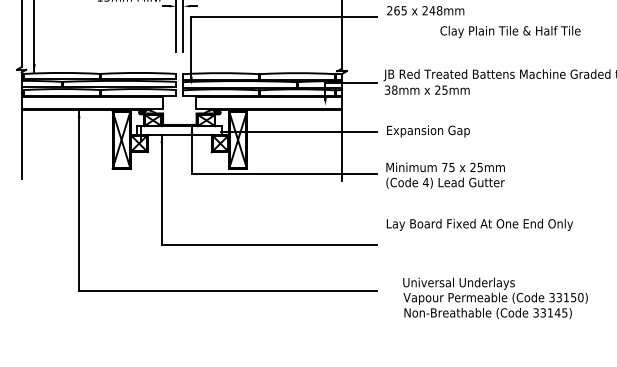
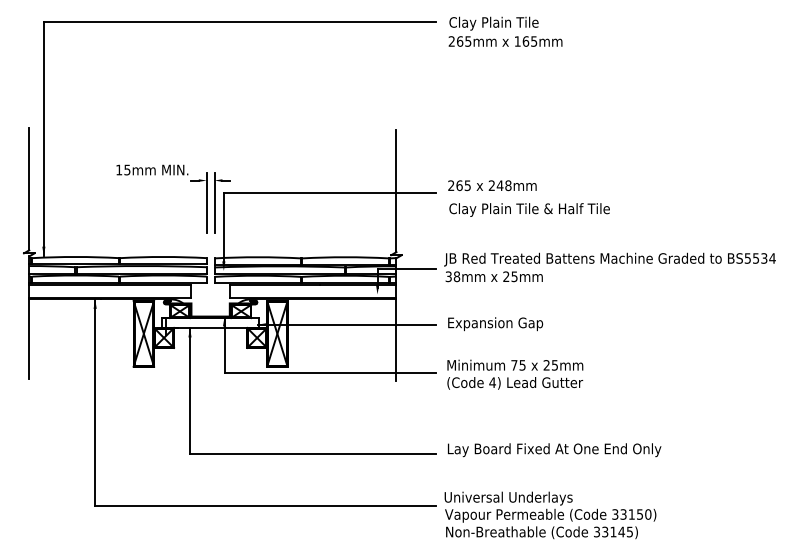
text: (510, 31) -> (529, 209), moved
text: (479, 225) -> (554, 450), moved
text: (495, 298) -> (550, 515), moved

